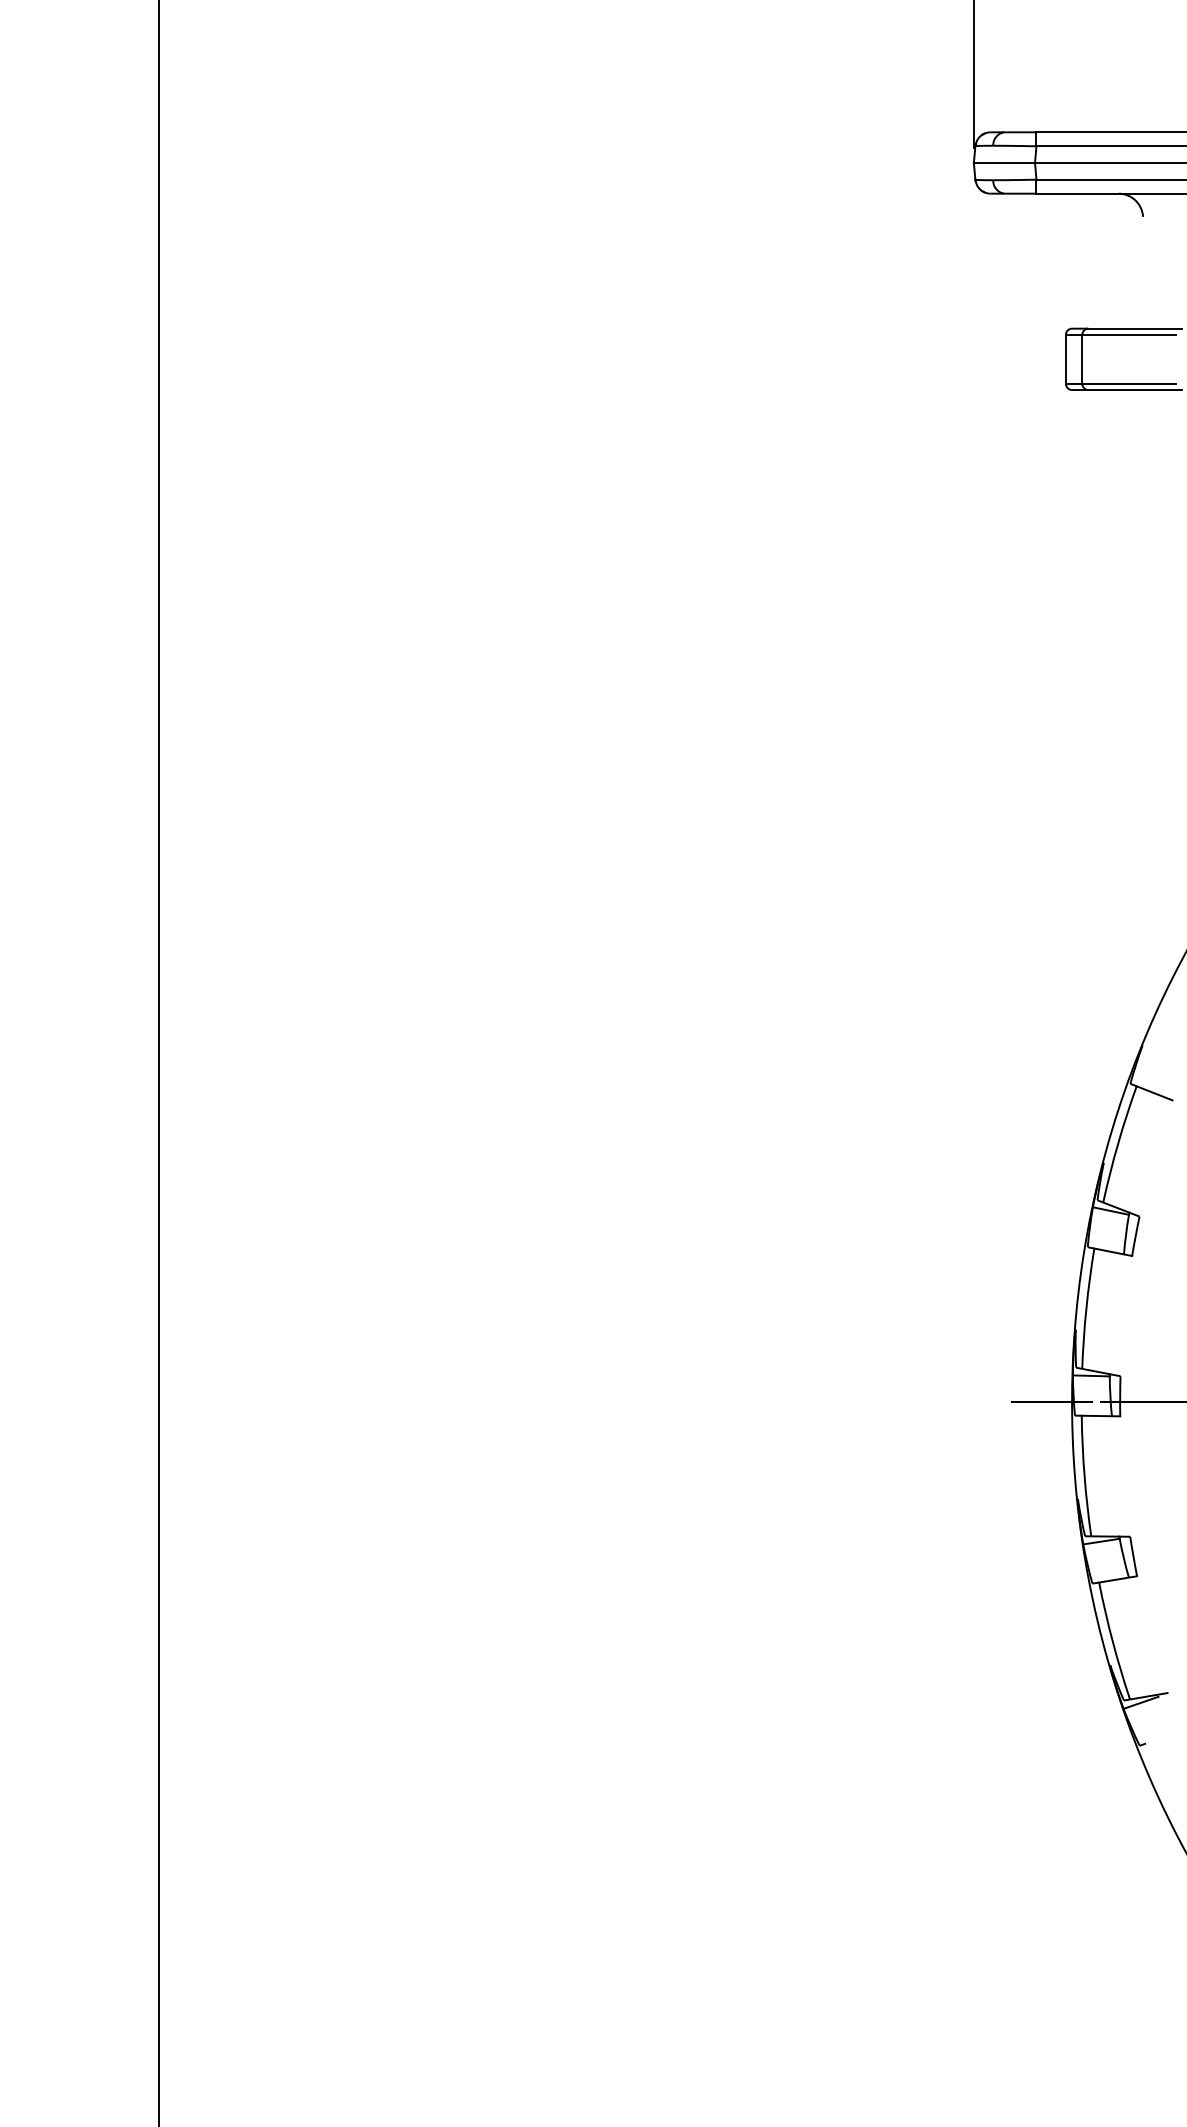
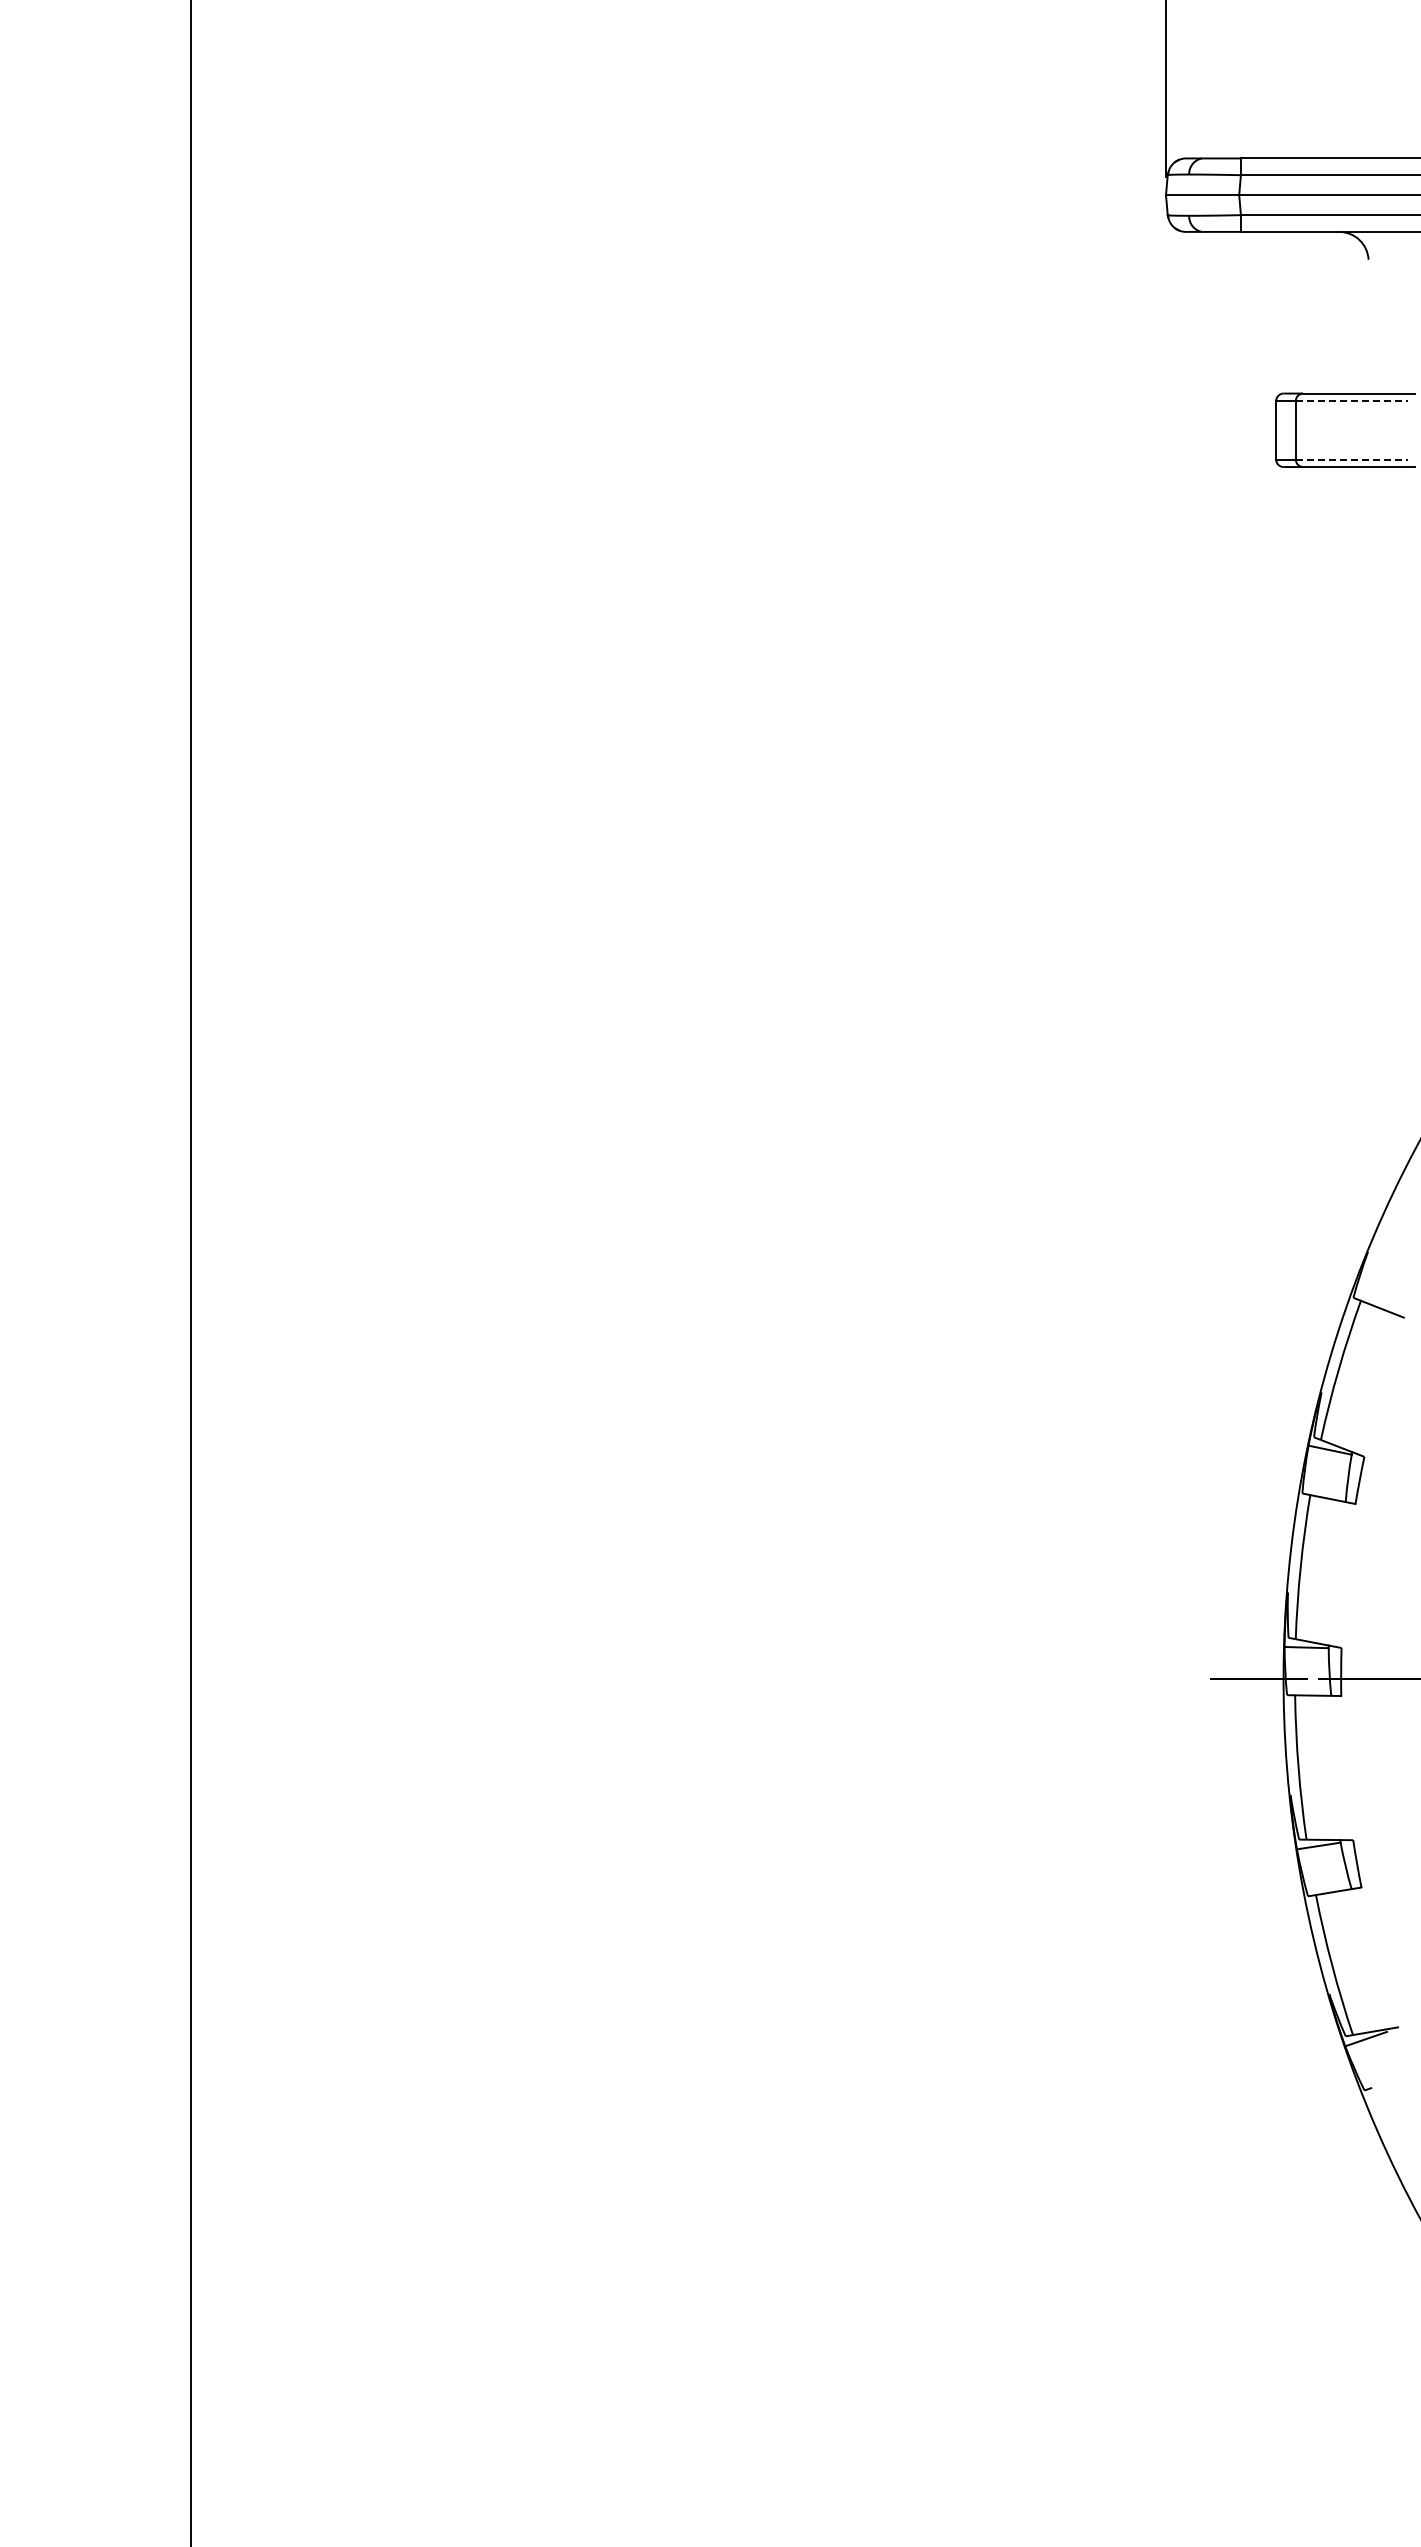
line: (1129, 334) -> (1352, 400), solid -> dashed
line: (1129, 383) -> (1352, 459), solid -> dashed

